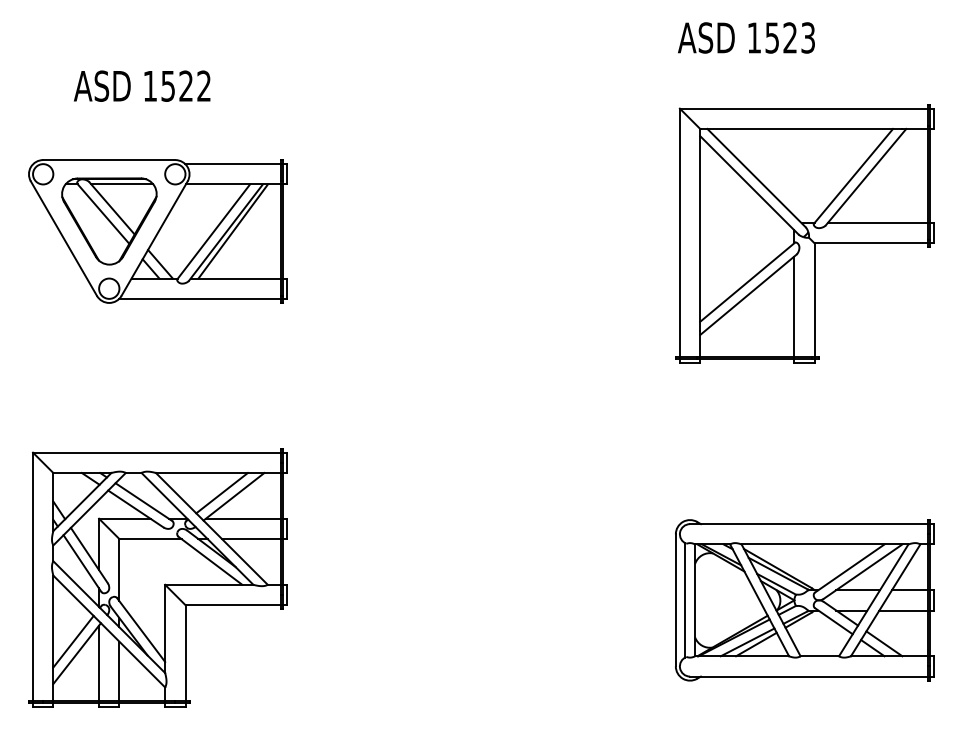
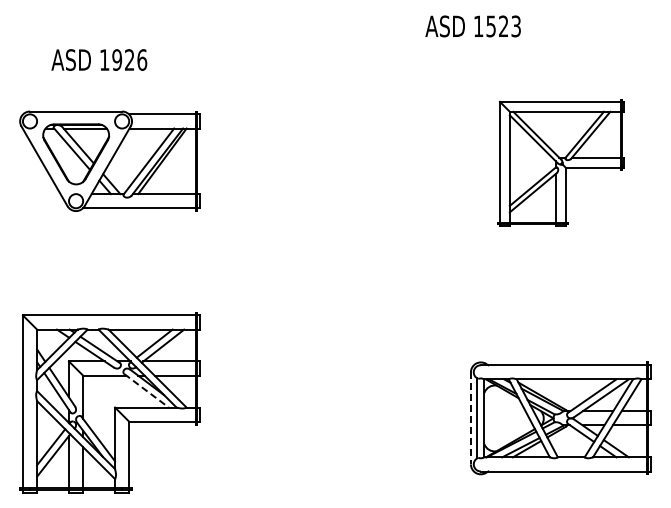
text: (745, 38) -> (472, 26), moved
text: (185, 85) -> (129, 59), 1522 -> 1926
part: (804, 233) -> (560, 162), size x0.7
line: (210, 560) -> (146, 390), solid -> dashed
line: (675, 600) -> (470, 418), solid -> dashed

